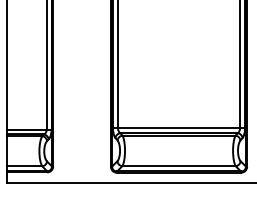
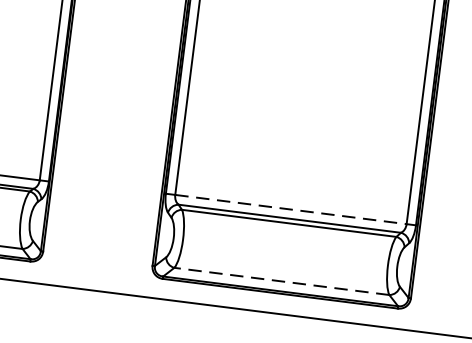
line: (179, 128) -> (291, 209), solid -> dashed
line: (179, 166) -> (282, 282), solid -> dashed

